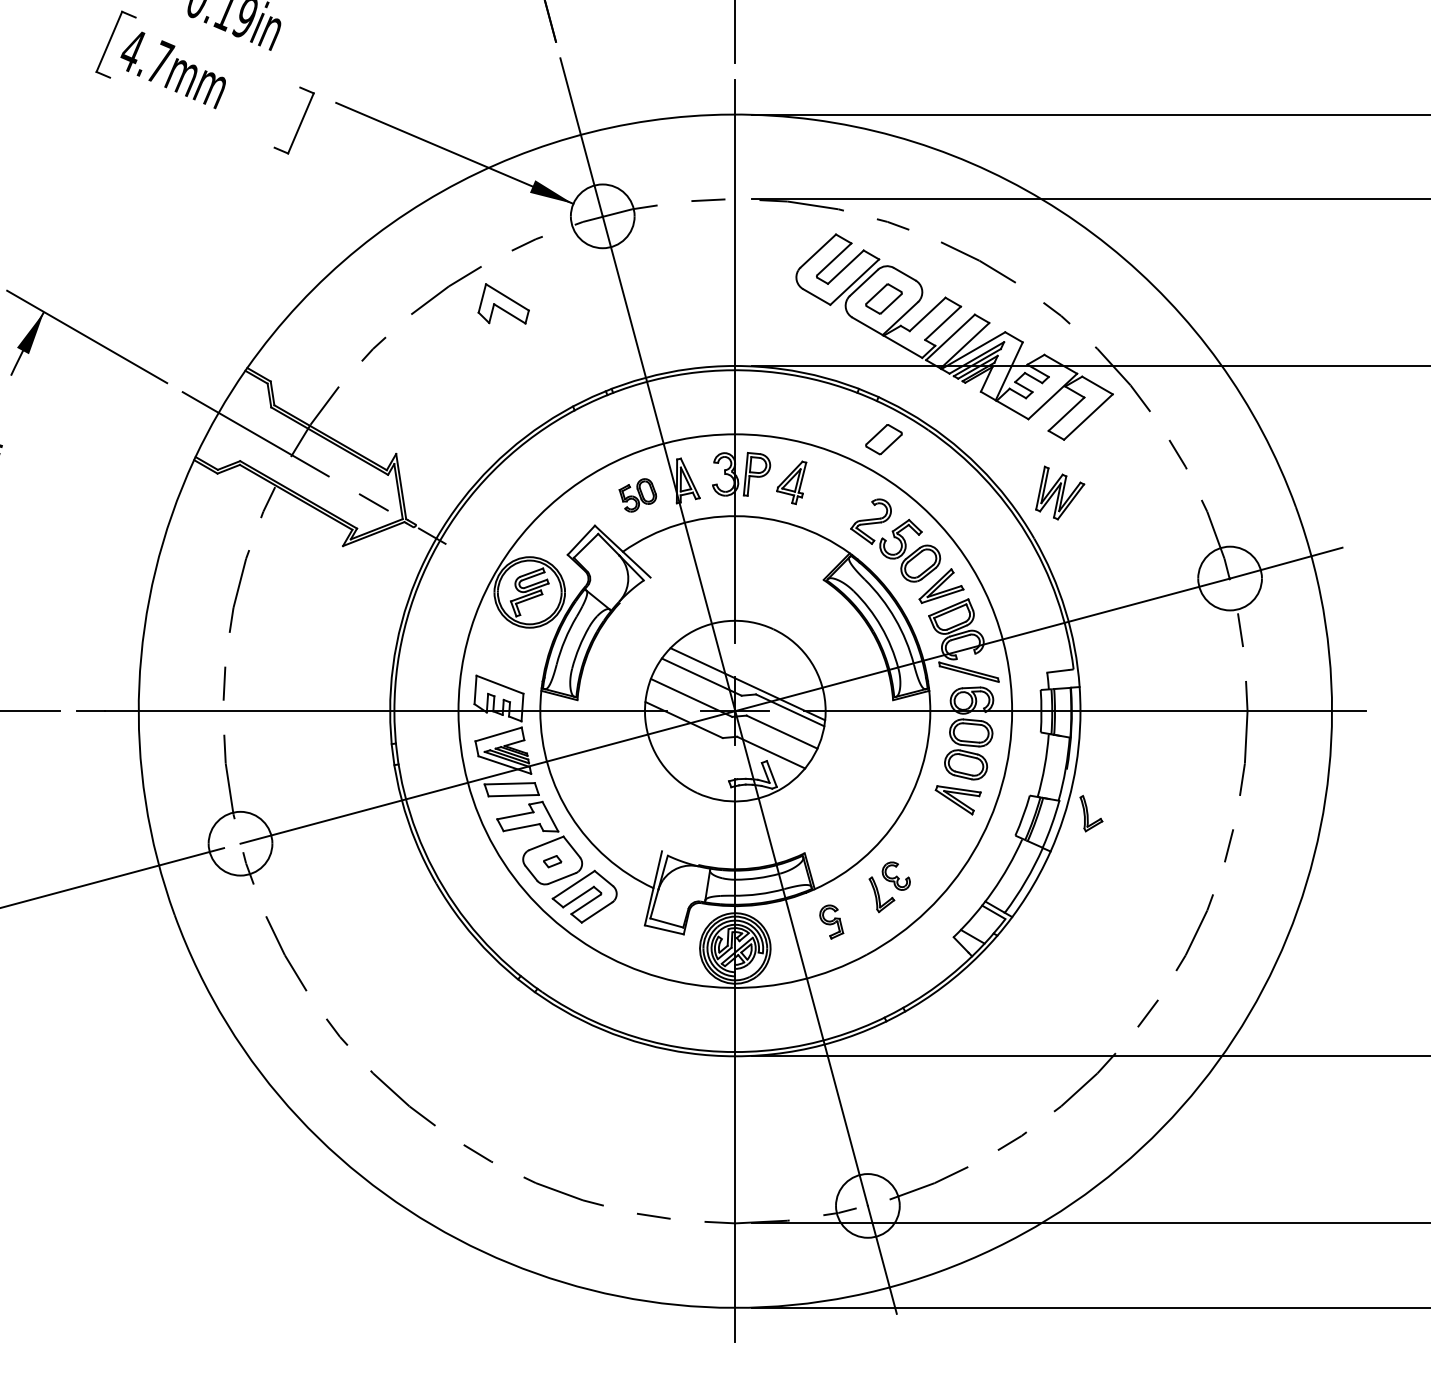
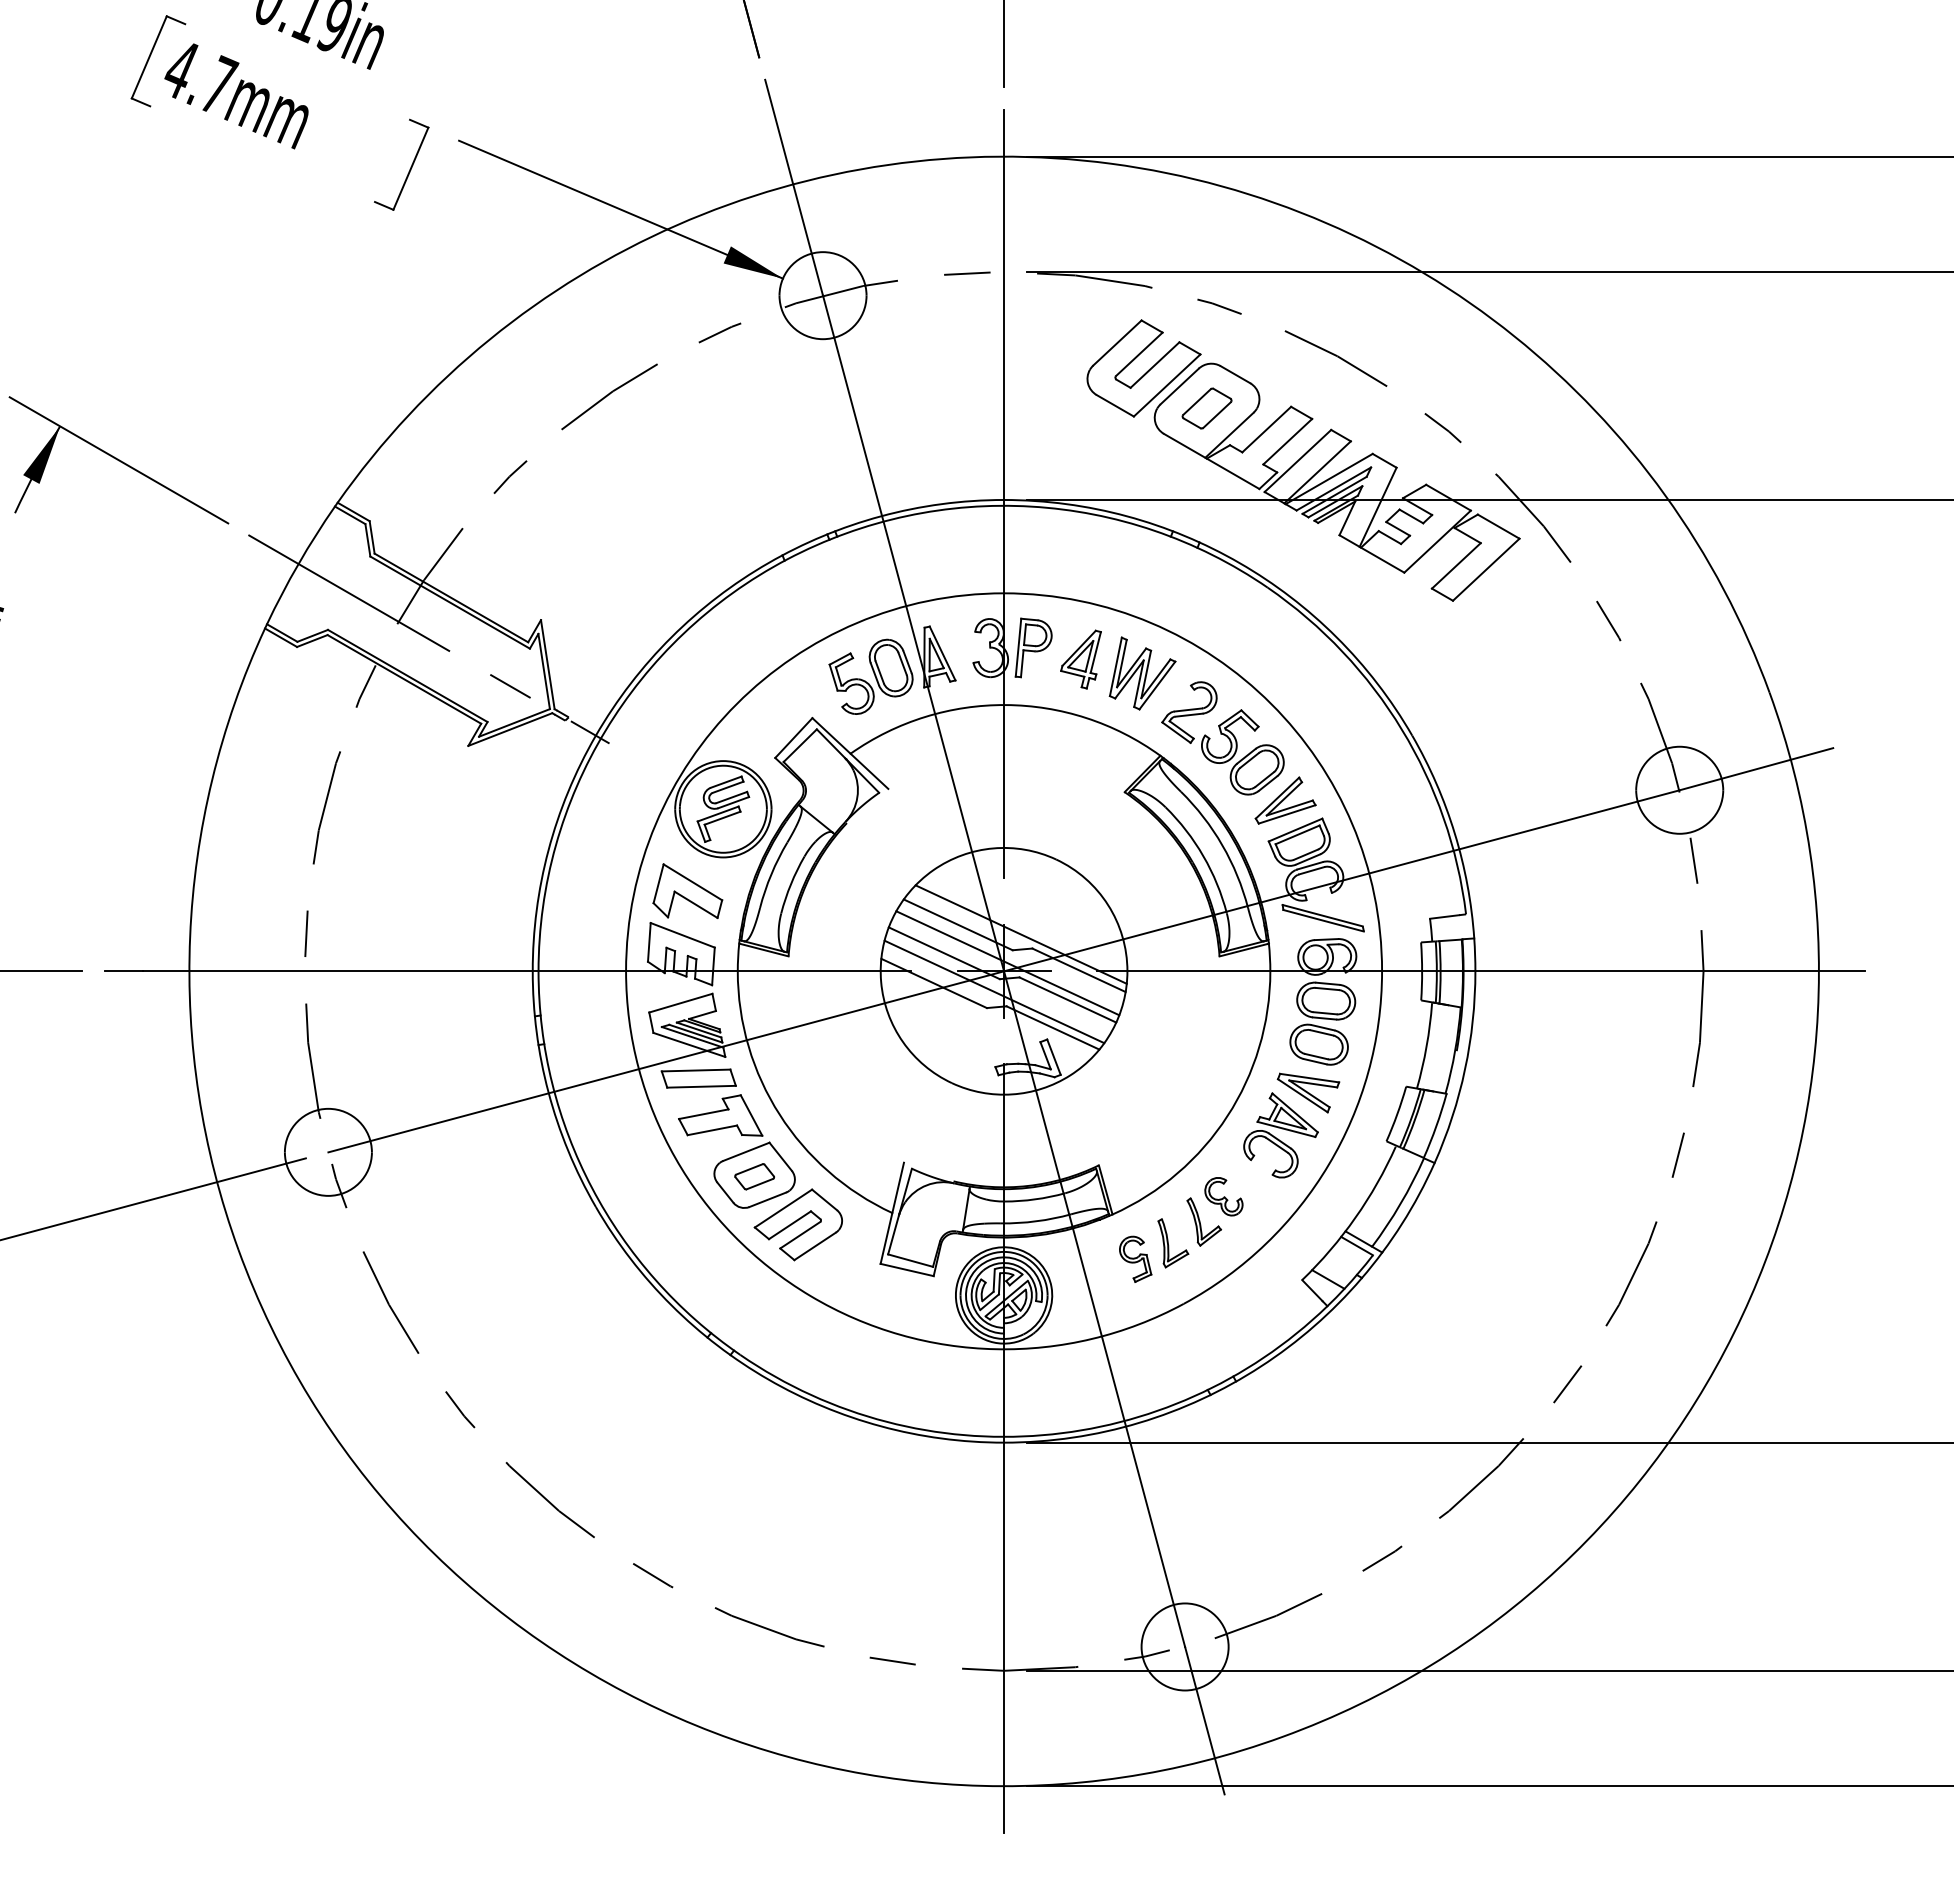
part: (503, 303) -> (687, 890), moved
part: (883, 439) -> (1206, 600), removed
part: (1060, 493) -> (1142, 673), moved
part: (637, 495) -> (870, 676), size x1.67
line: (737, 705) -> (1007, 963), added
line: (728, 725) -> (994, 991), added
part: (1091, 813) -> (1173, 1243), moved
part: (937, 831) -> (1280, 1135), added
part: (552, 861) -> (754, 1176), size x1.67

